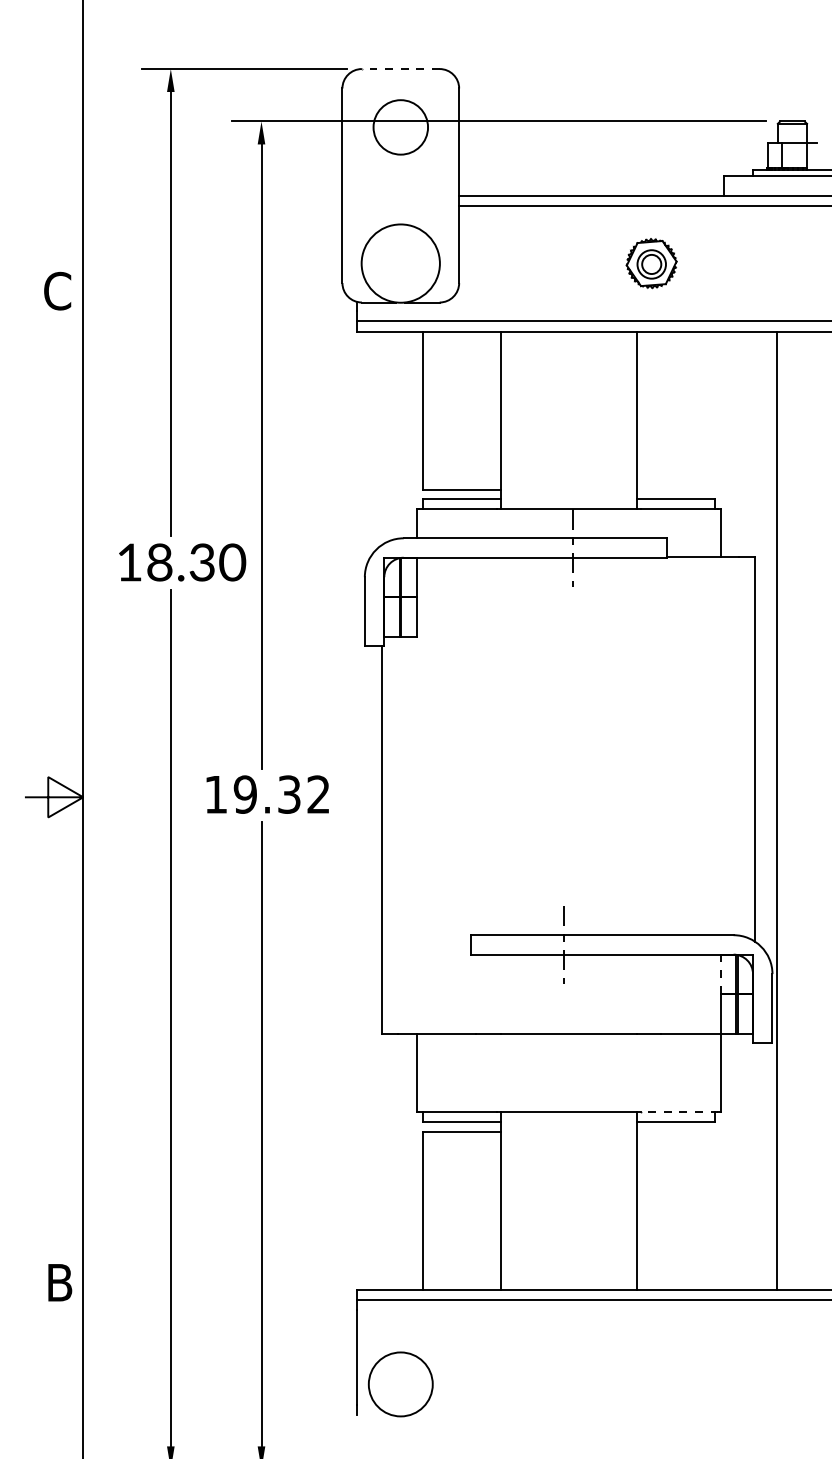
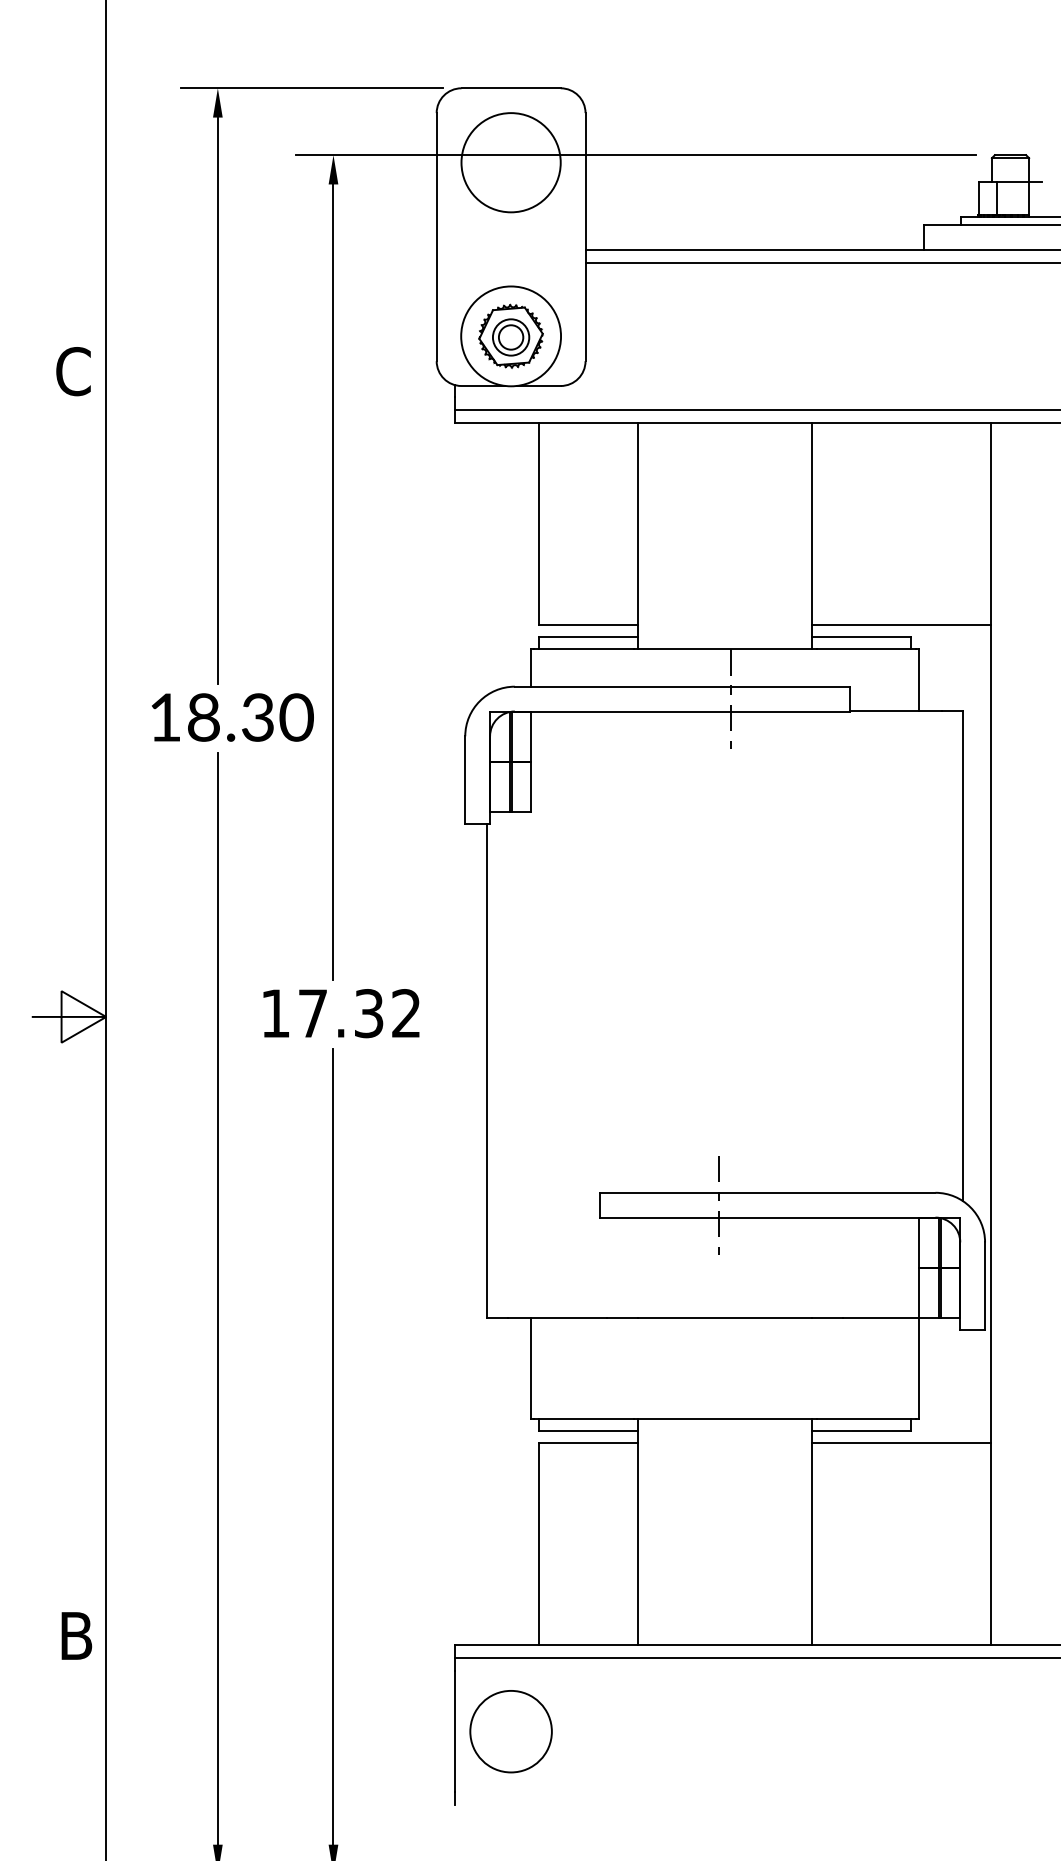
line: (401, 69) -> (511, 88), dashed -> solid
circle: (400, 127) -> (510, 162), size x1.43
part: (651, 262) -> (510, 335), moved
line: (706, 489) -> (901, 624), added
text: (245, 794) -> (312, 1013), 19.32 -> 17.32
line: (721, 974) -> (919, 1243), dashed -> solid
line: (679, 1112) -> (866, 1418), dashed -> solid
line: (706, 1131) -> (901, 1443), added
circle: (400, 1384) -> (510, 1731), moved

